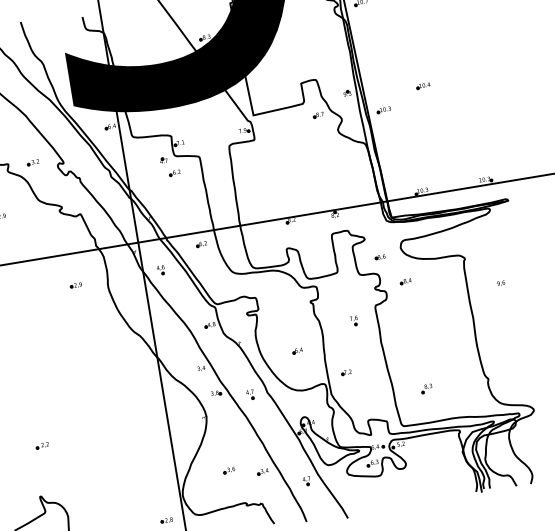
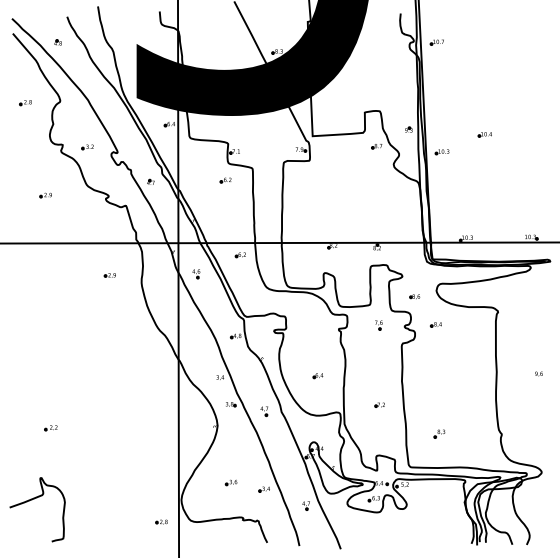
part: (163, 159) -> (150, 181), moved
text: (500, 282) -> (538, 373), moved
part: (353, 321) -> (378, 325), moved
part: (346, 372) -> (379, 404), moved

